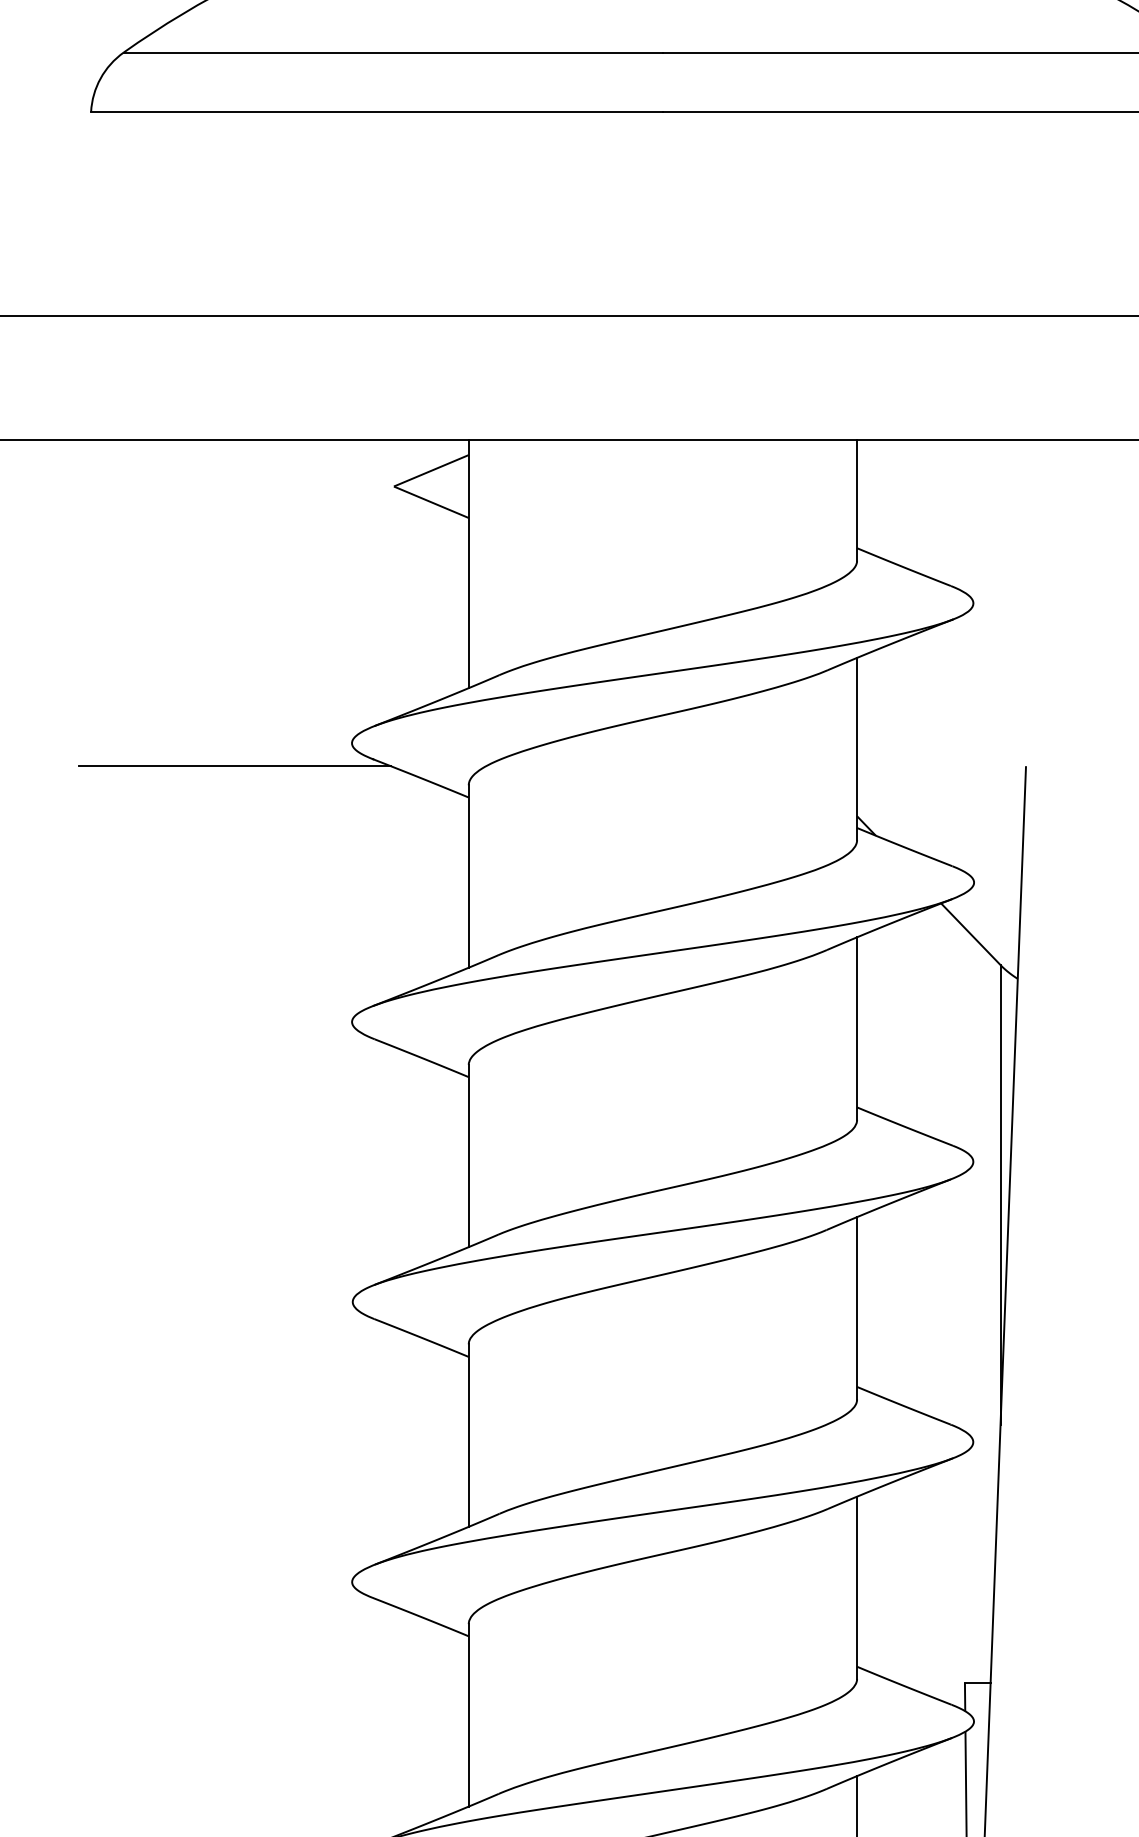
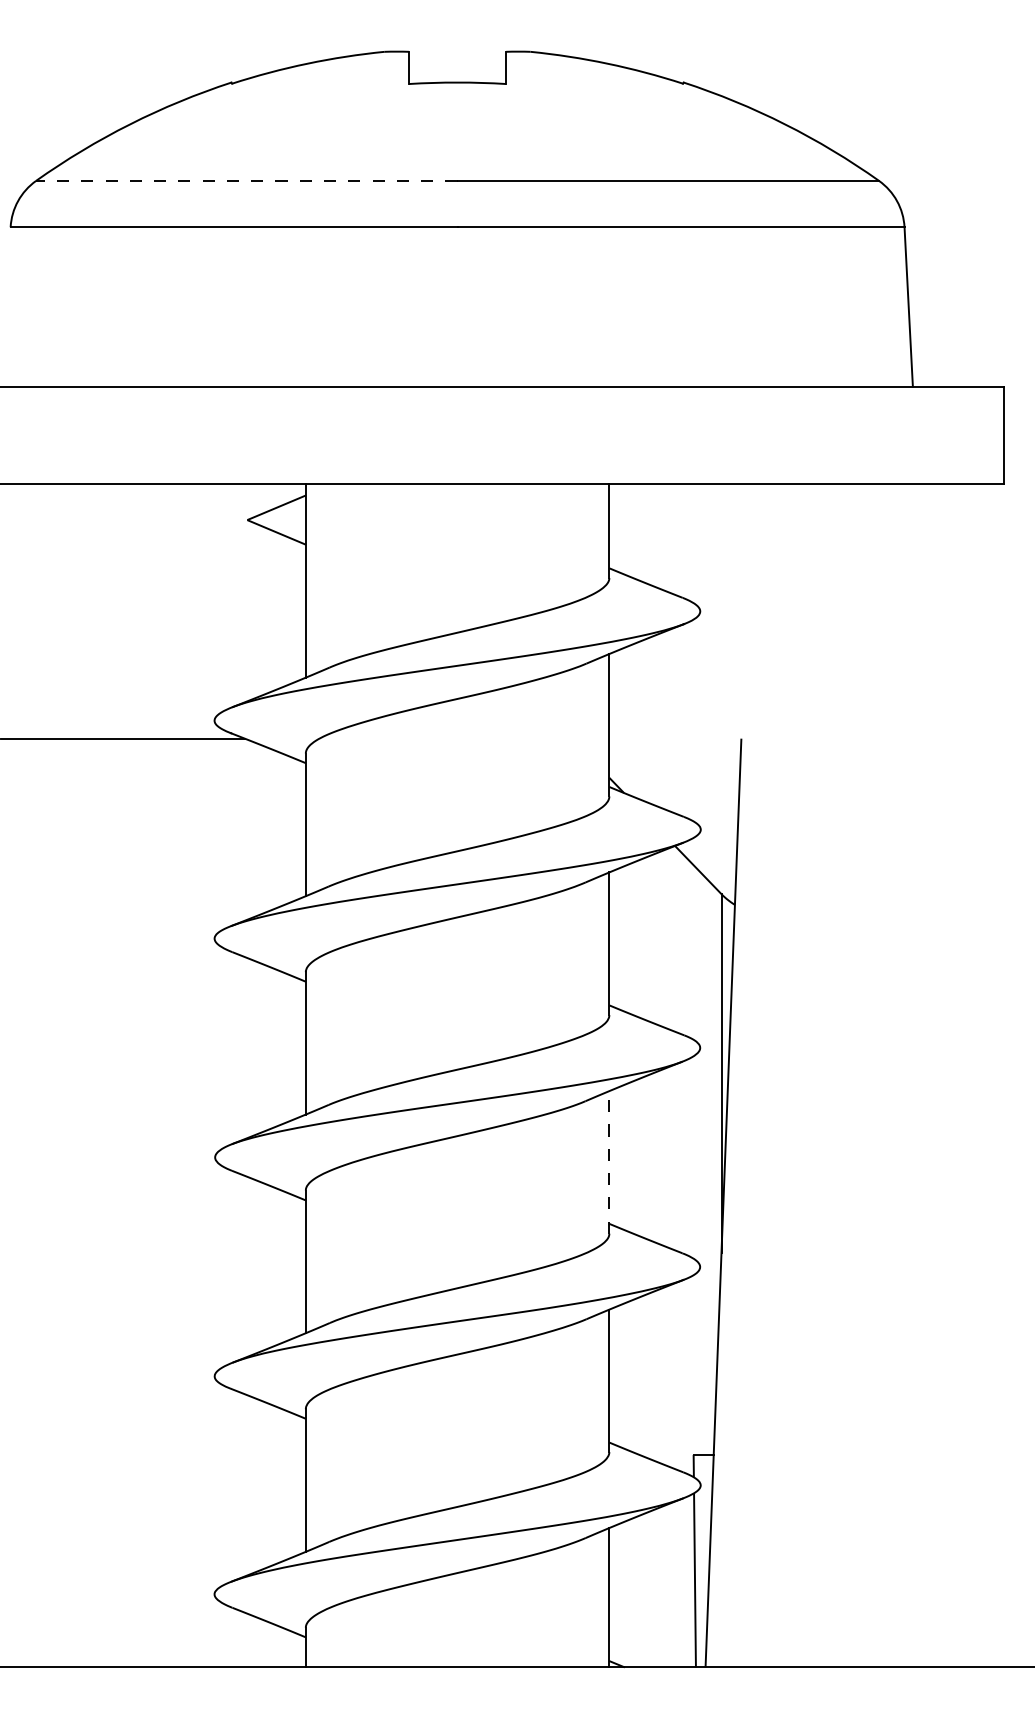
line: (392, 52) -> (246, 180), solid -> dashed
line: (857, 1307) -> (609, 1161), solid -> dashed

